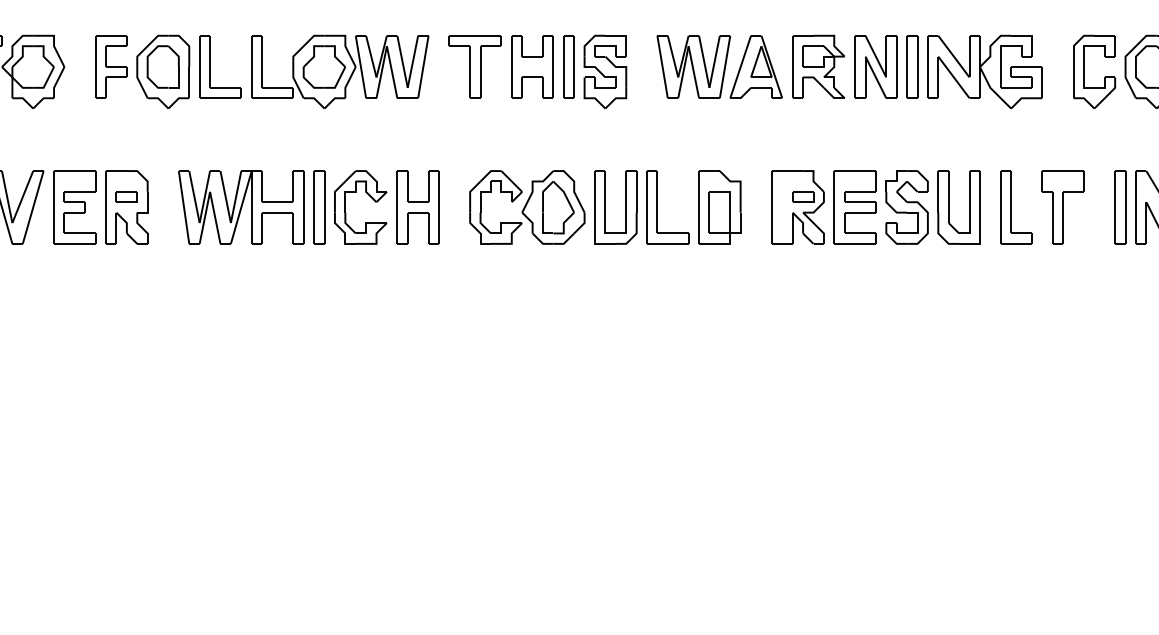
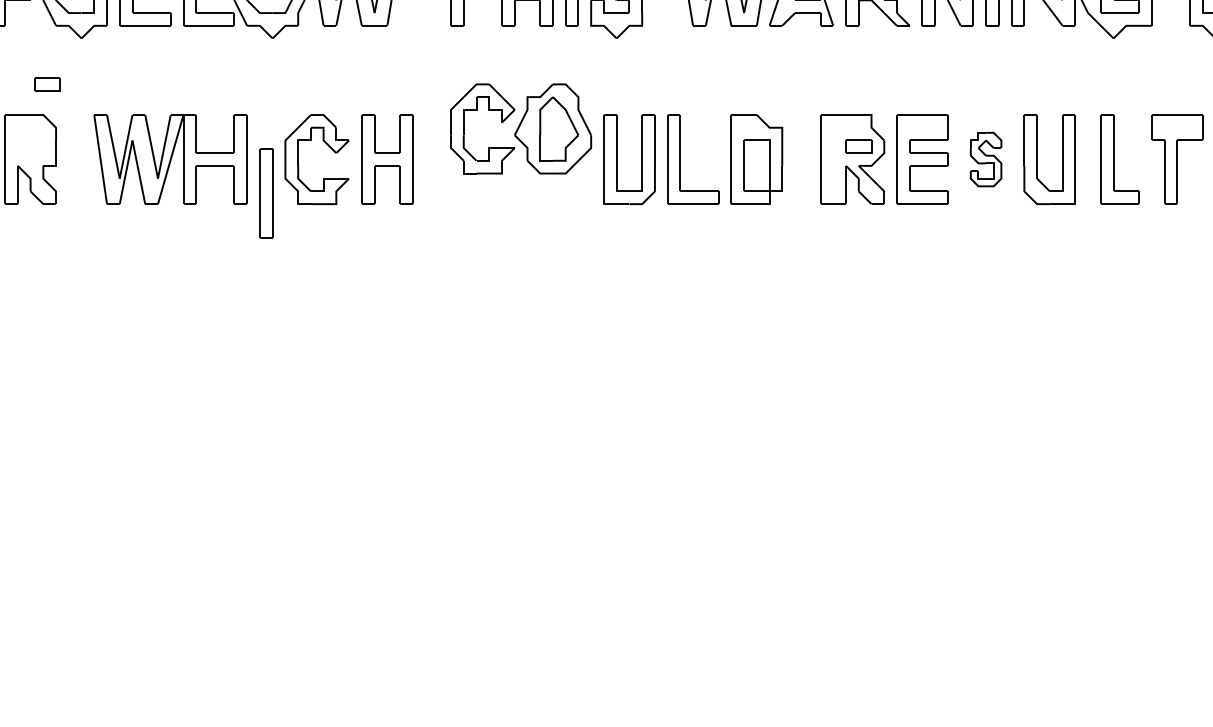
part: (126, 196) -> (47, 83), moved
part: (319, 207) -> (266, 193), moved
part: (527, 207) -> (521, 128), moved
part: (906, 207) -> (985, 159), size x0.6

